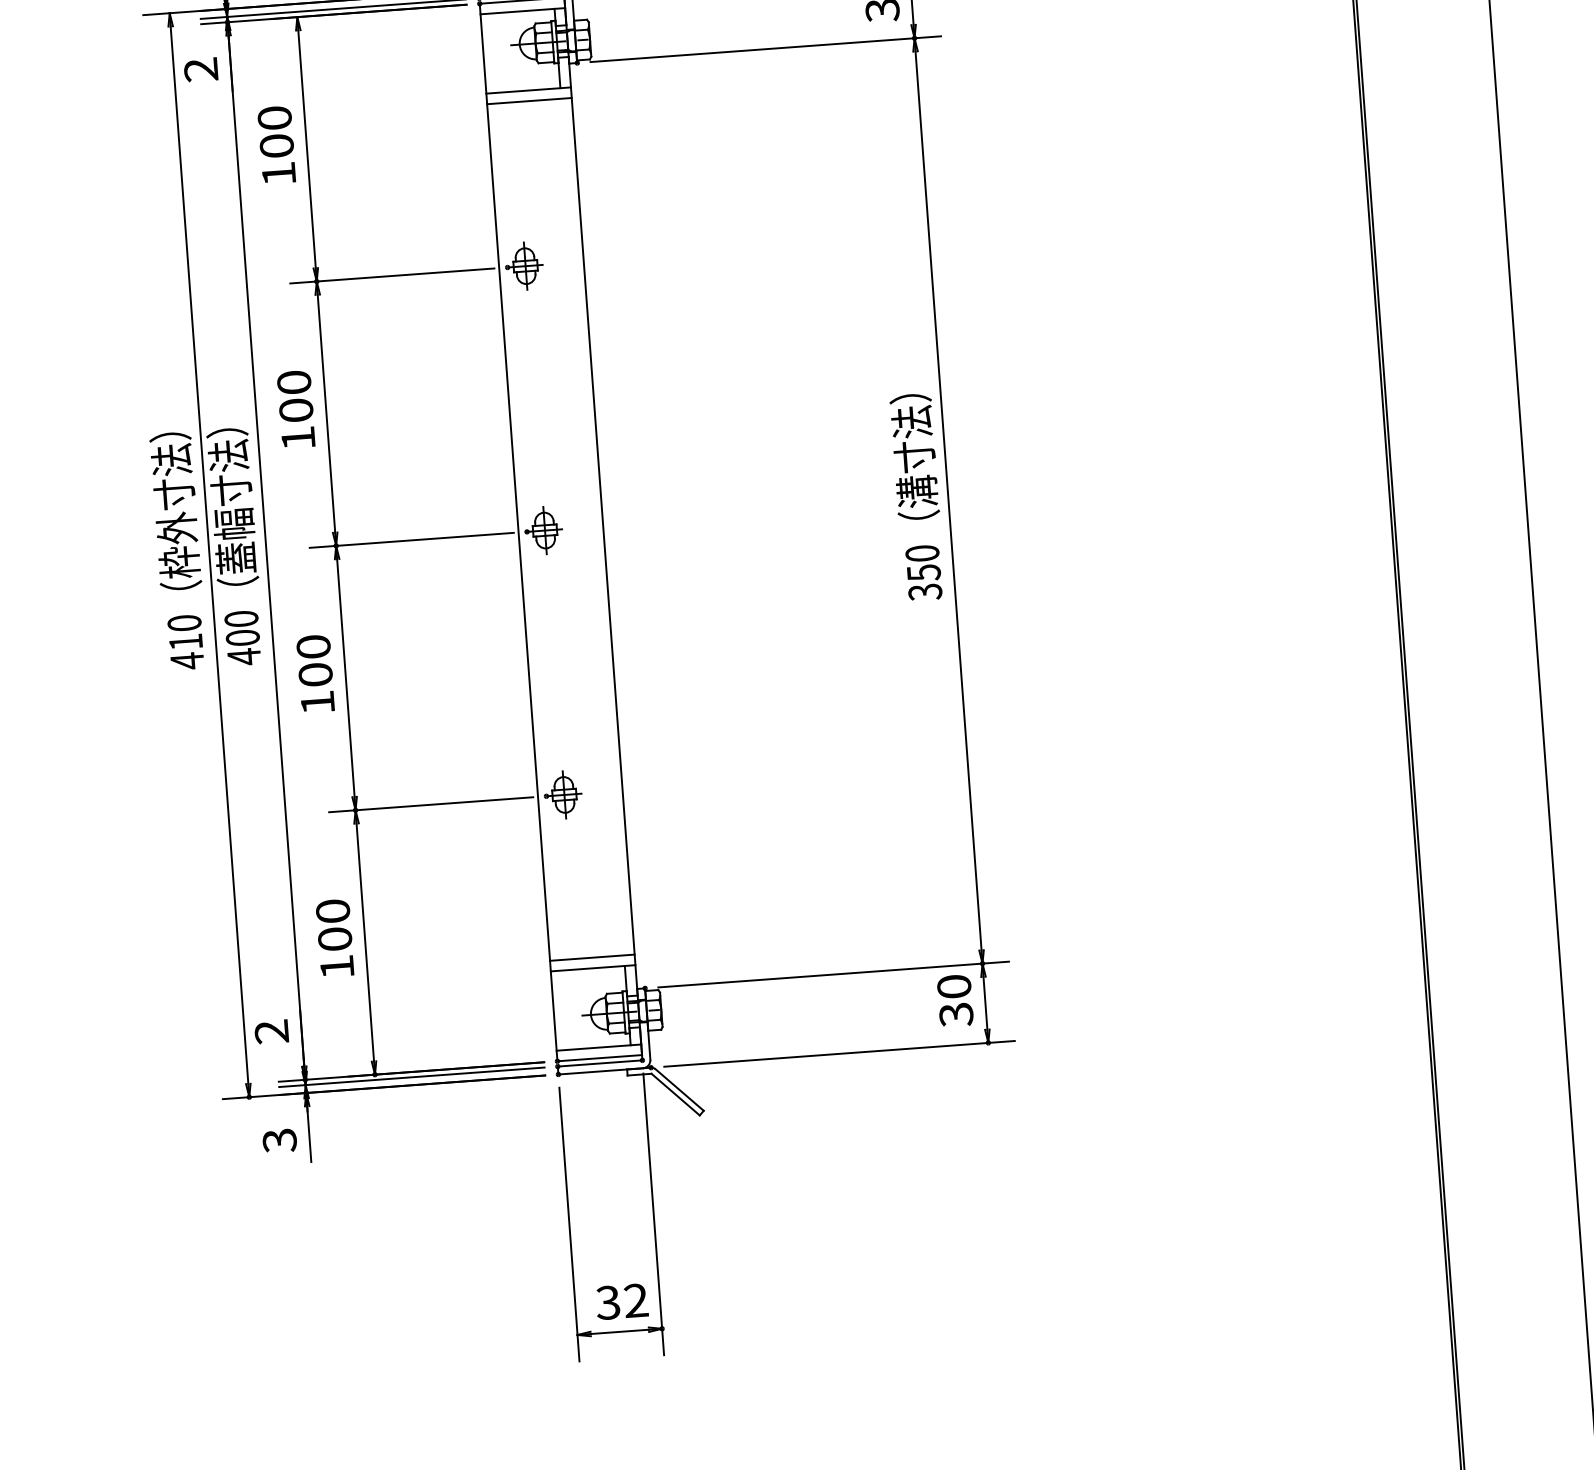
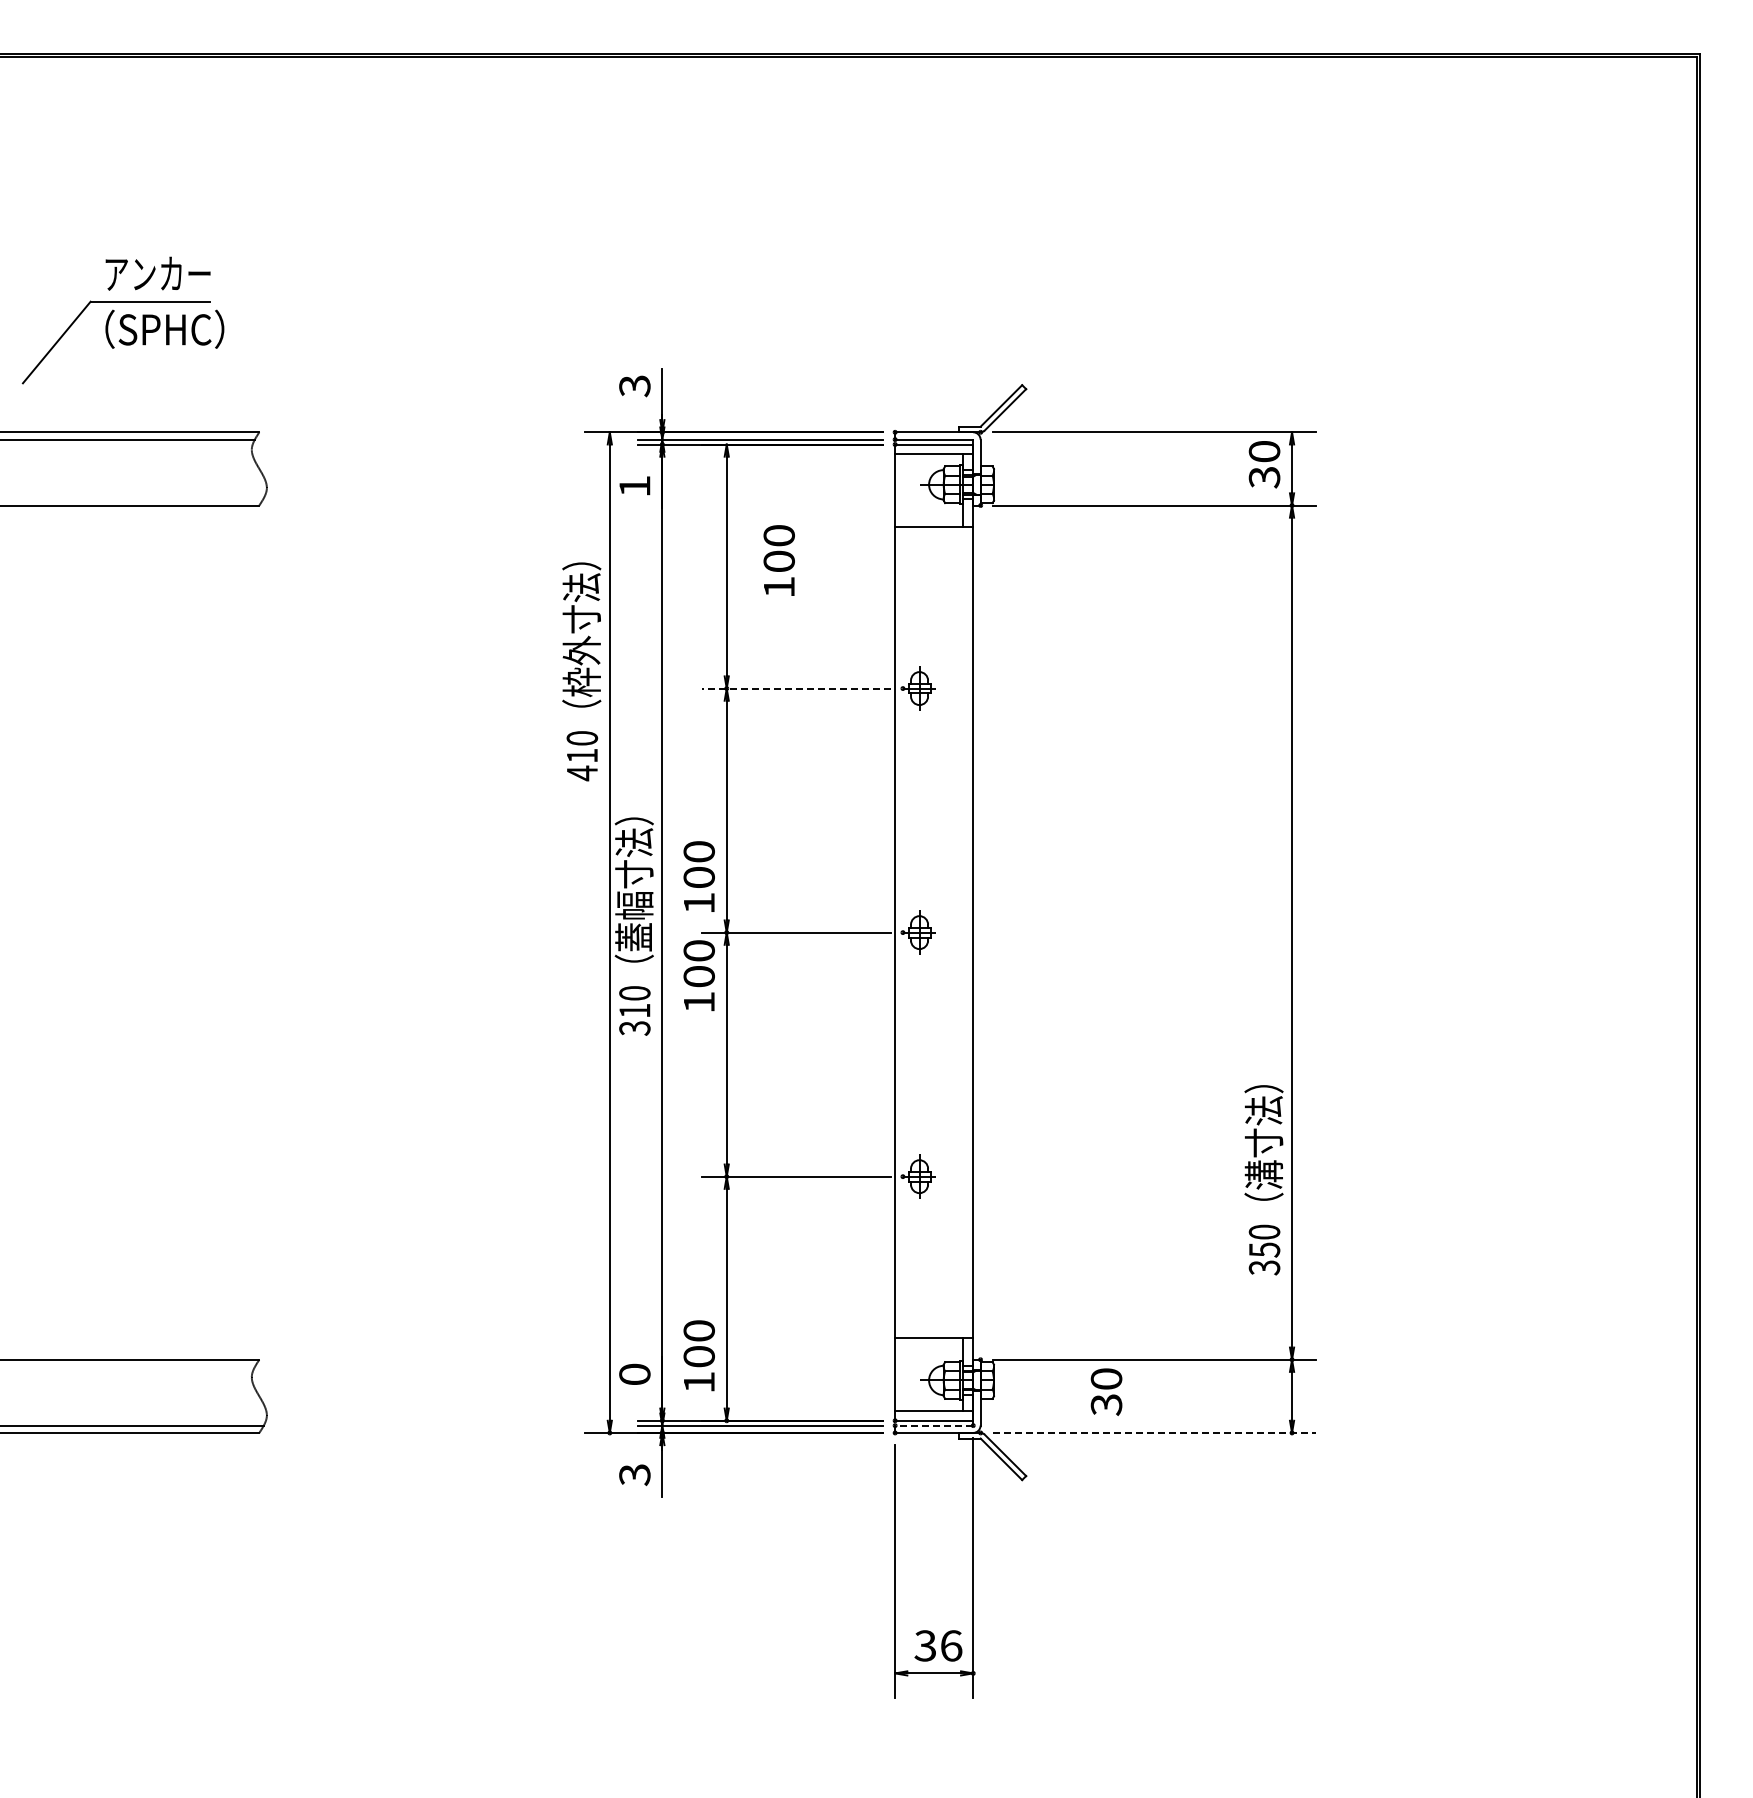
text: (200, 69) -> (634, 486), 2 -> 1
line: (529, 101) -> (934, 537), removed
text: (275, 145) -> (778, 560), moved
line: (392, 275) -> (796, 688), solid -> dashed
text: (295, 409) -> (698, 876), moved
text: (917, 497) -> (1263, 1180), moved
text: (178, 550) -> (581, 671), moved
text: (243, 647) -> (634, 1019), 400 -> 310
text: (314, 673) -> (698, 975), moved
text: (334, 938) -> (698, 1355), moved
line: (592, 958) -> (934, 1328), removed
text: (955, 1000) -> (1106, 1391), moved
text: (271, 1031) -> (634, 1374), 2 -> 0
line: (839, 1053) -> (1154, 1432), solid -> dashed
line: (599, 1063) -> (933, 1425), solid -> dashed
text: (636, 1300) -> (951, 1645), 32 -> 36

